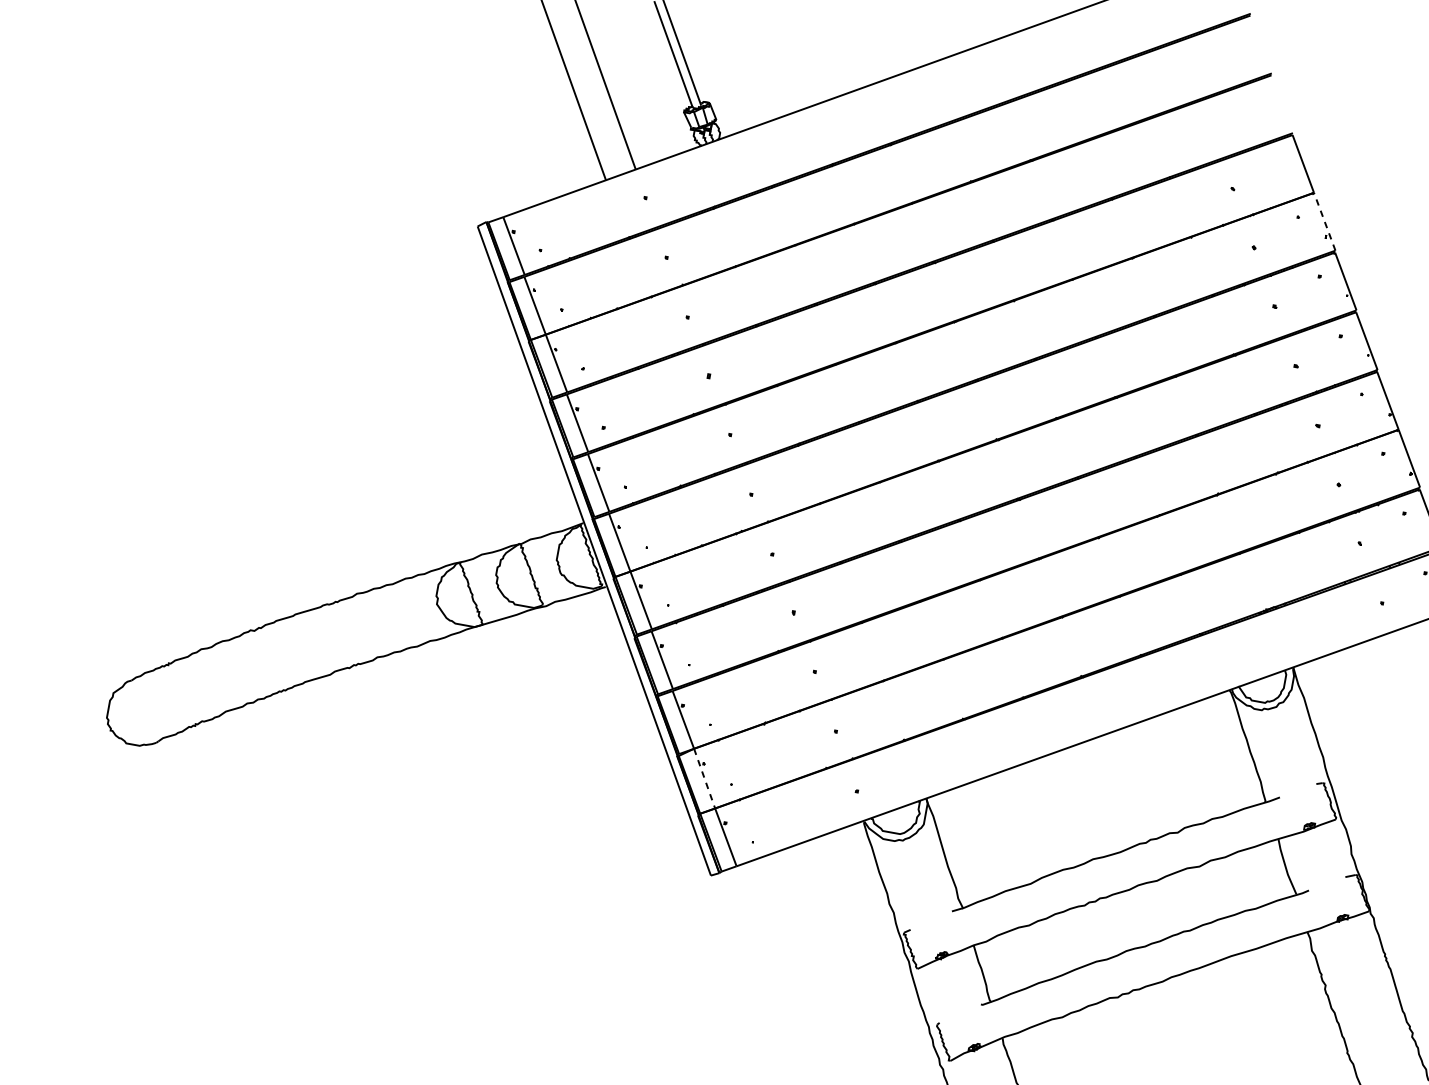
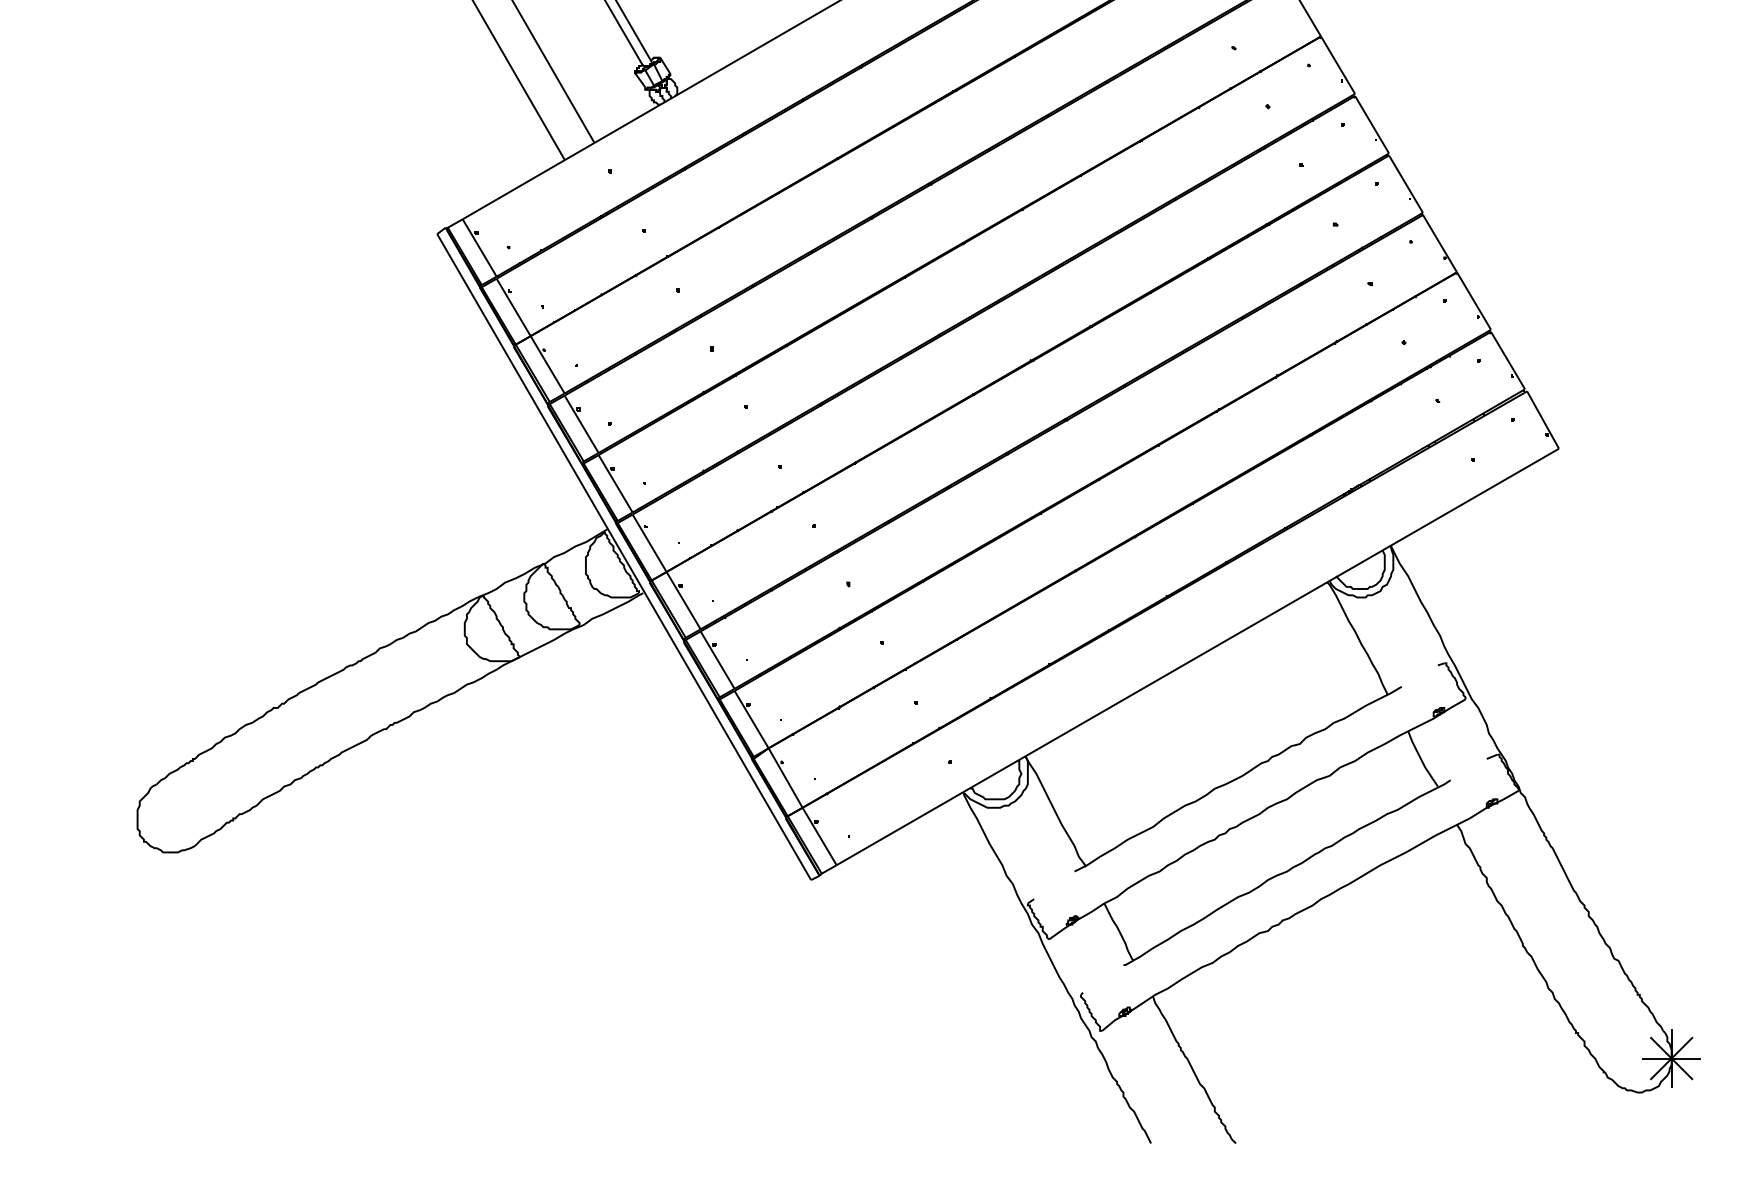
line: (1324, 220) -> (1337, 64), dashed -> solid
line: (704, 779) -> (785, 778), dashed -> solid

